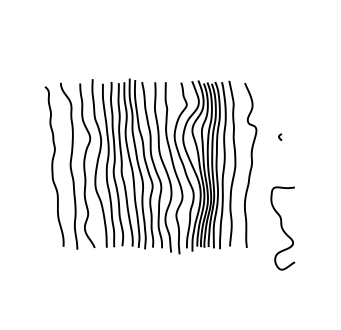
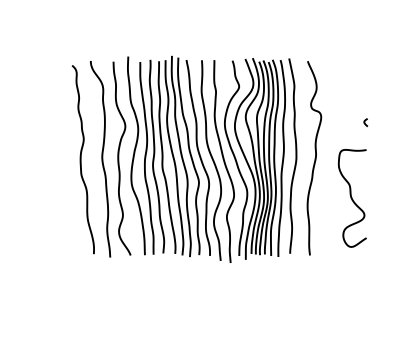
curve: (280, 137) -> (366, 122), moved
curve: (282, 228) -> (351, 198), moved

